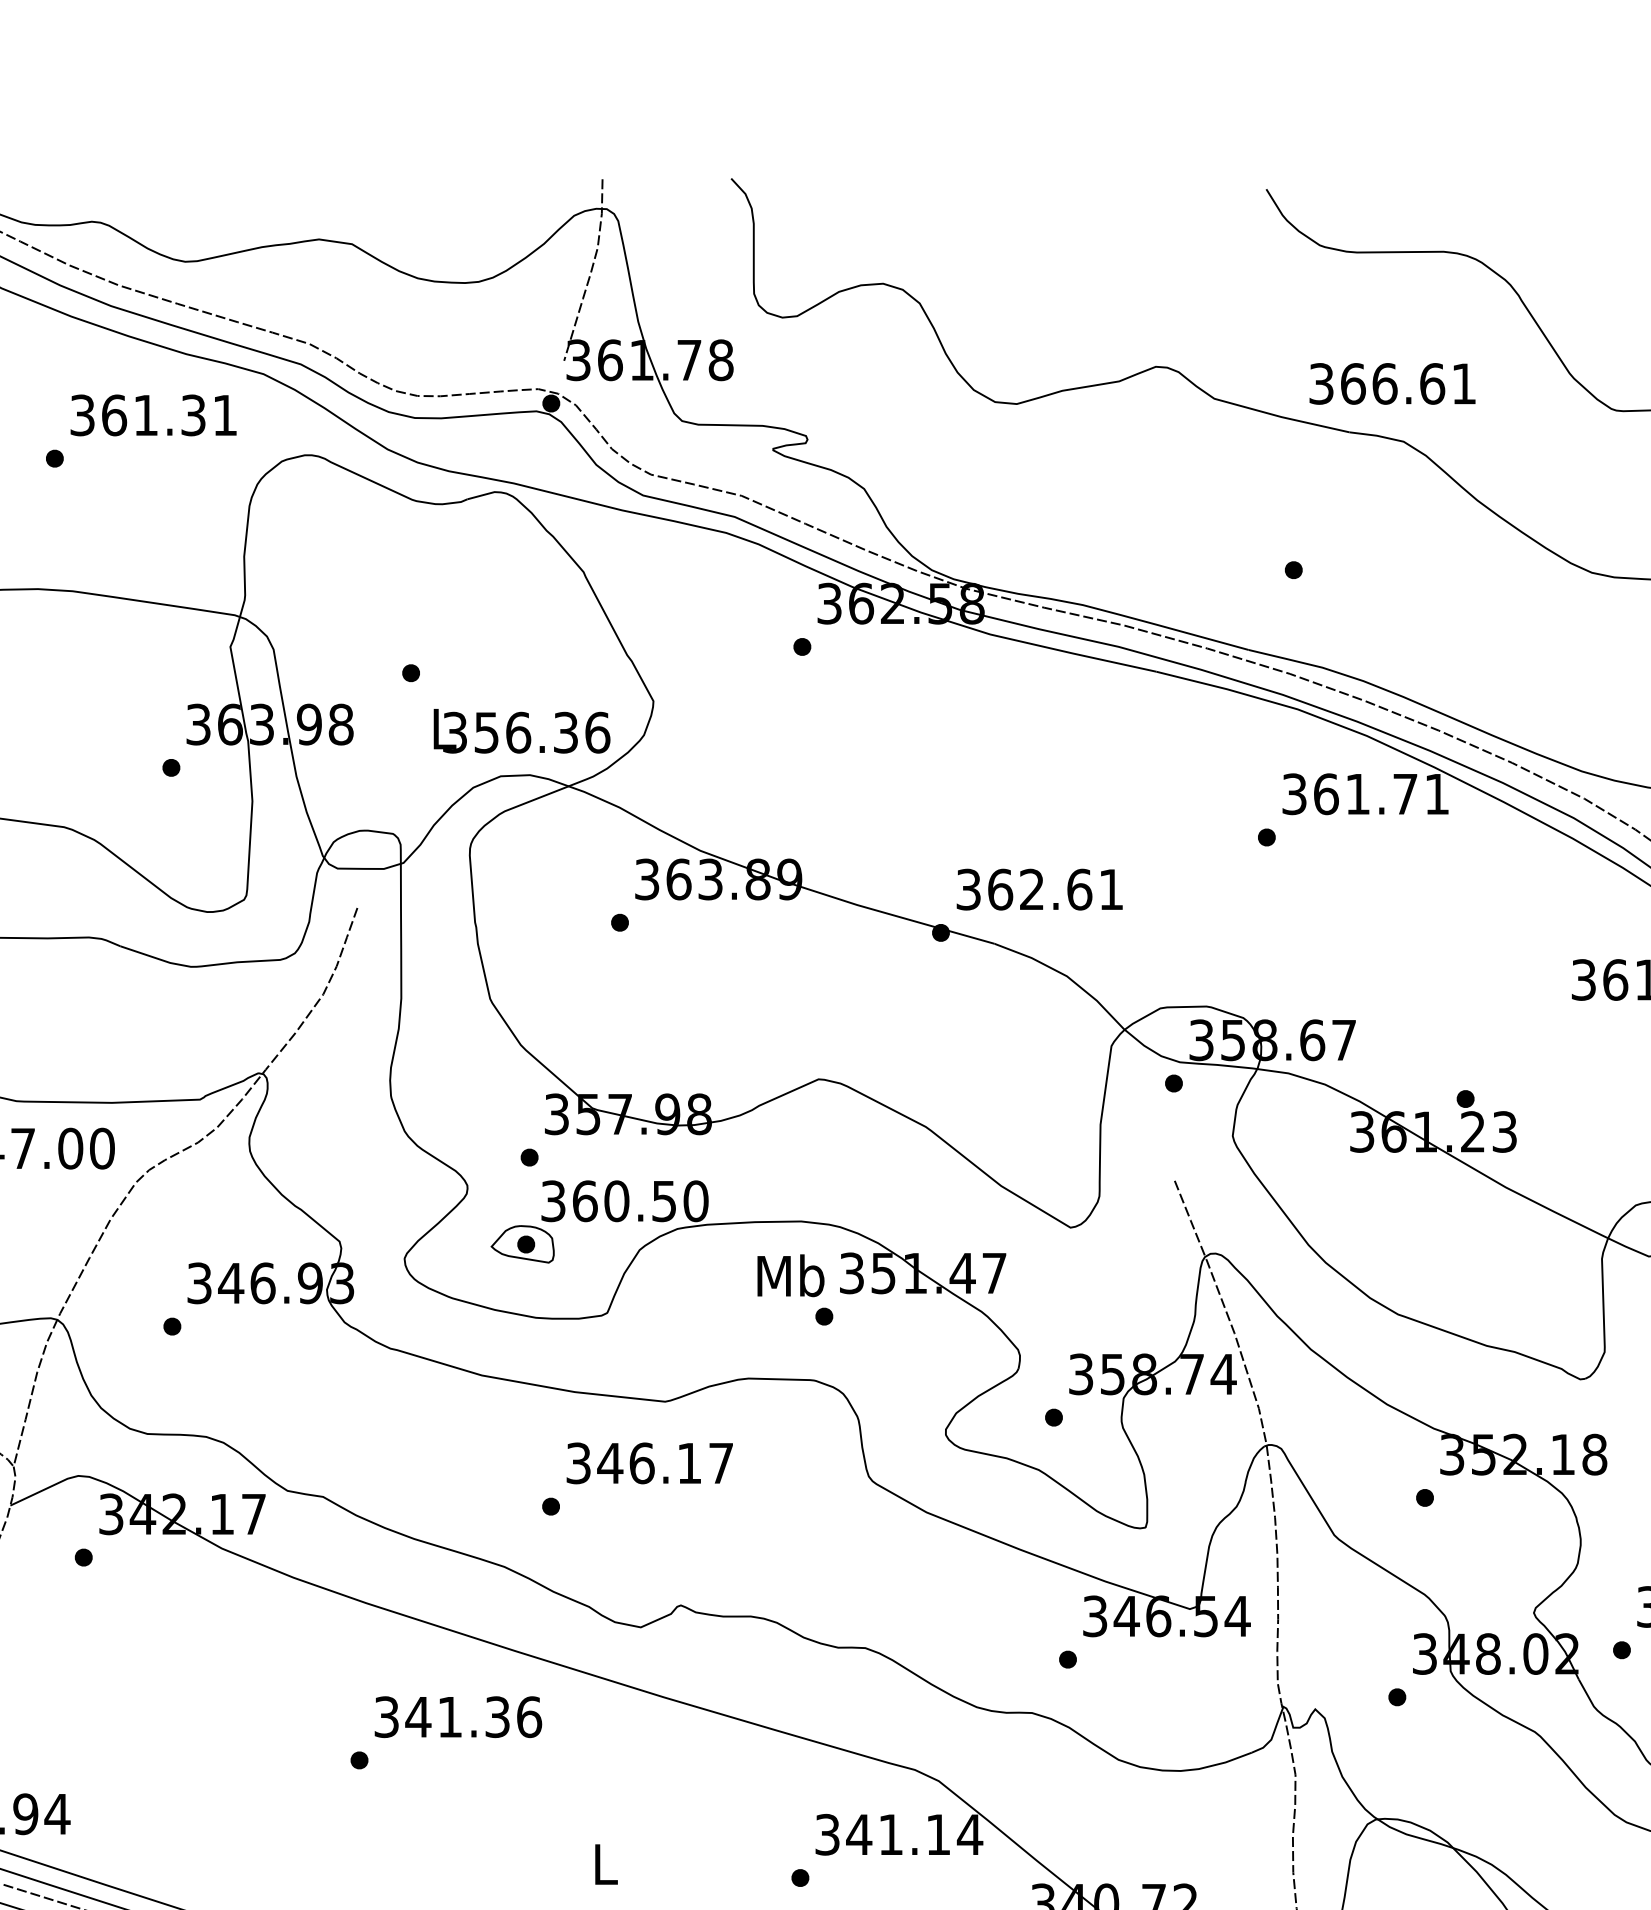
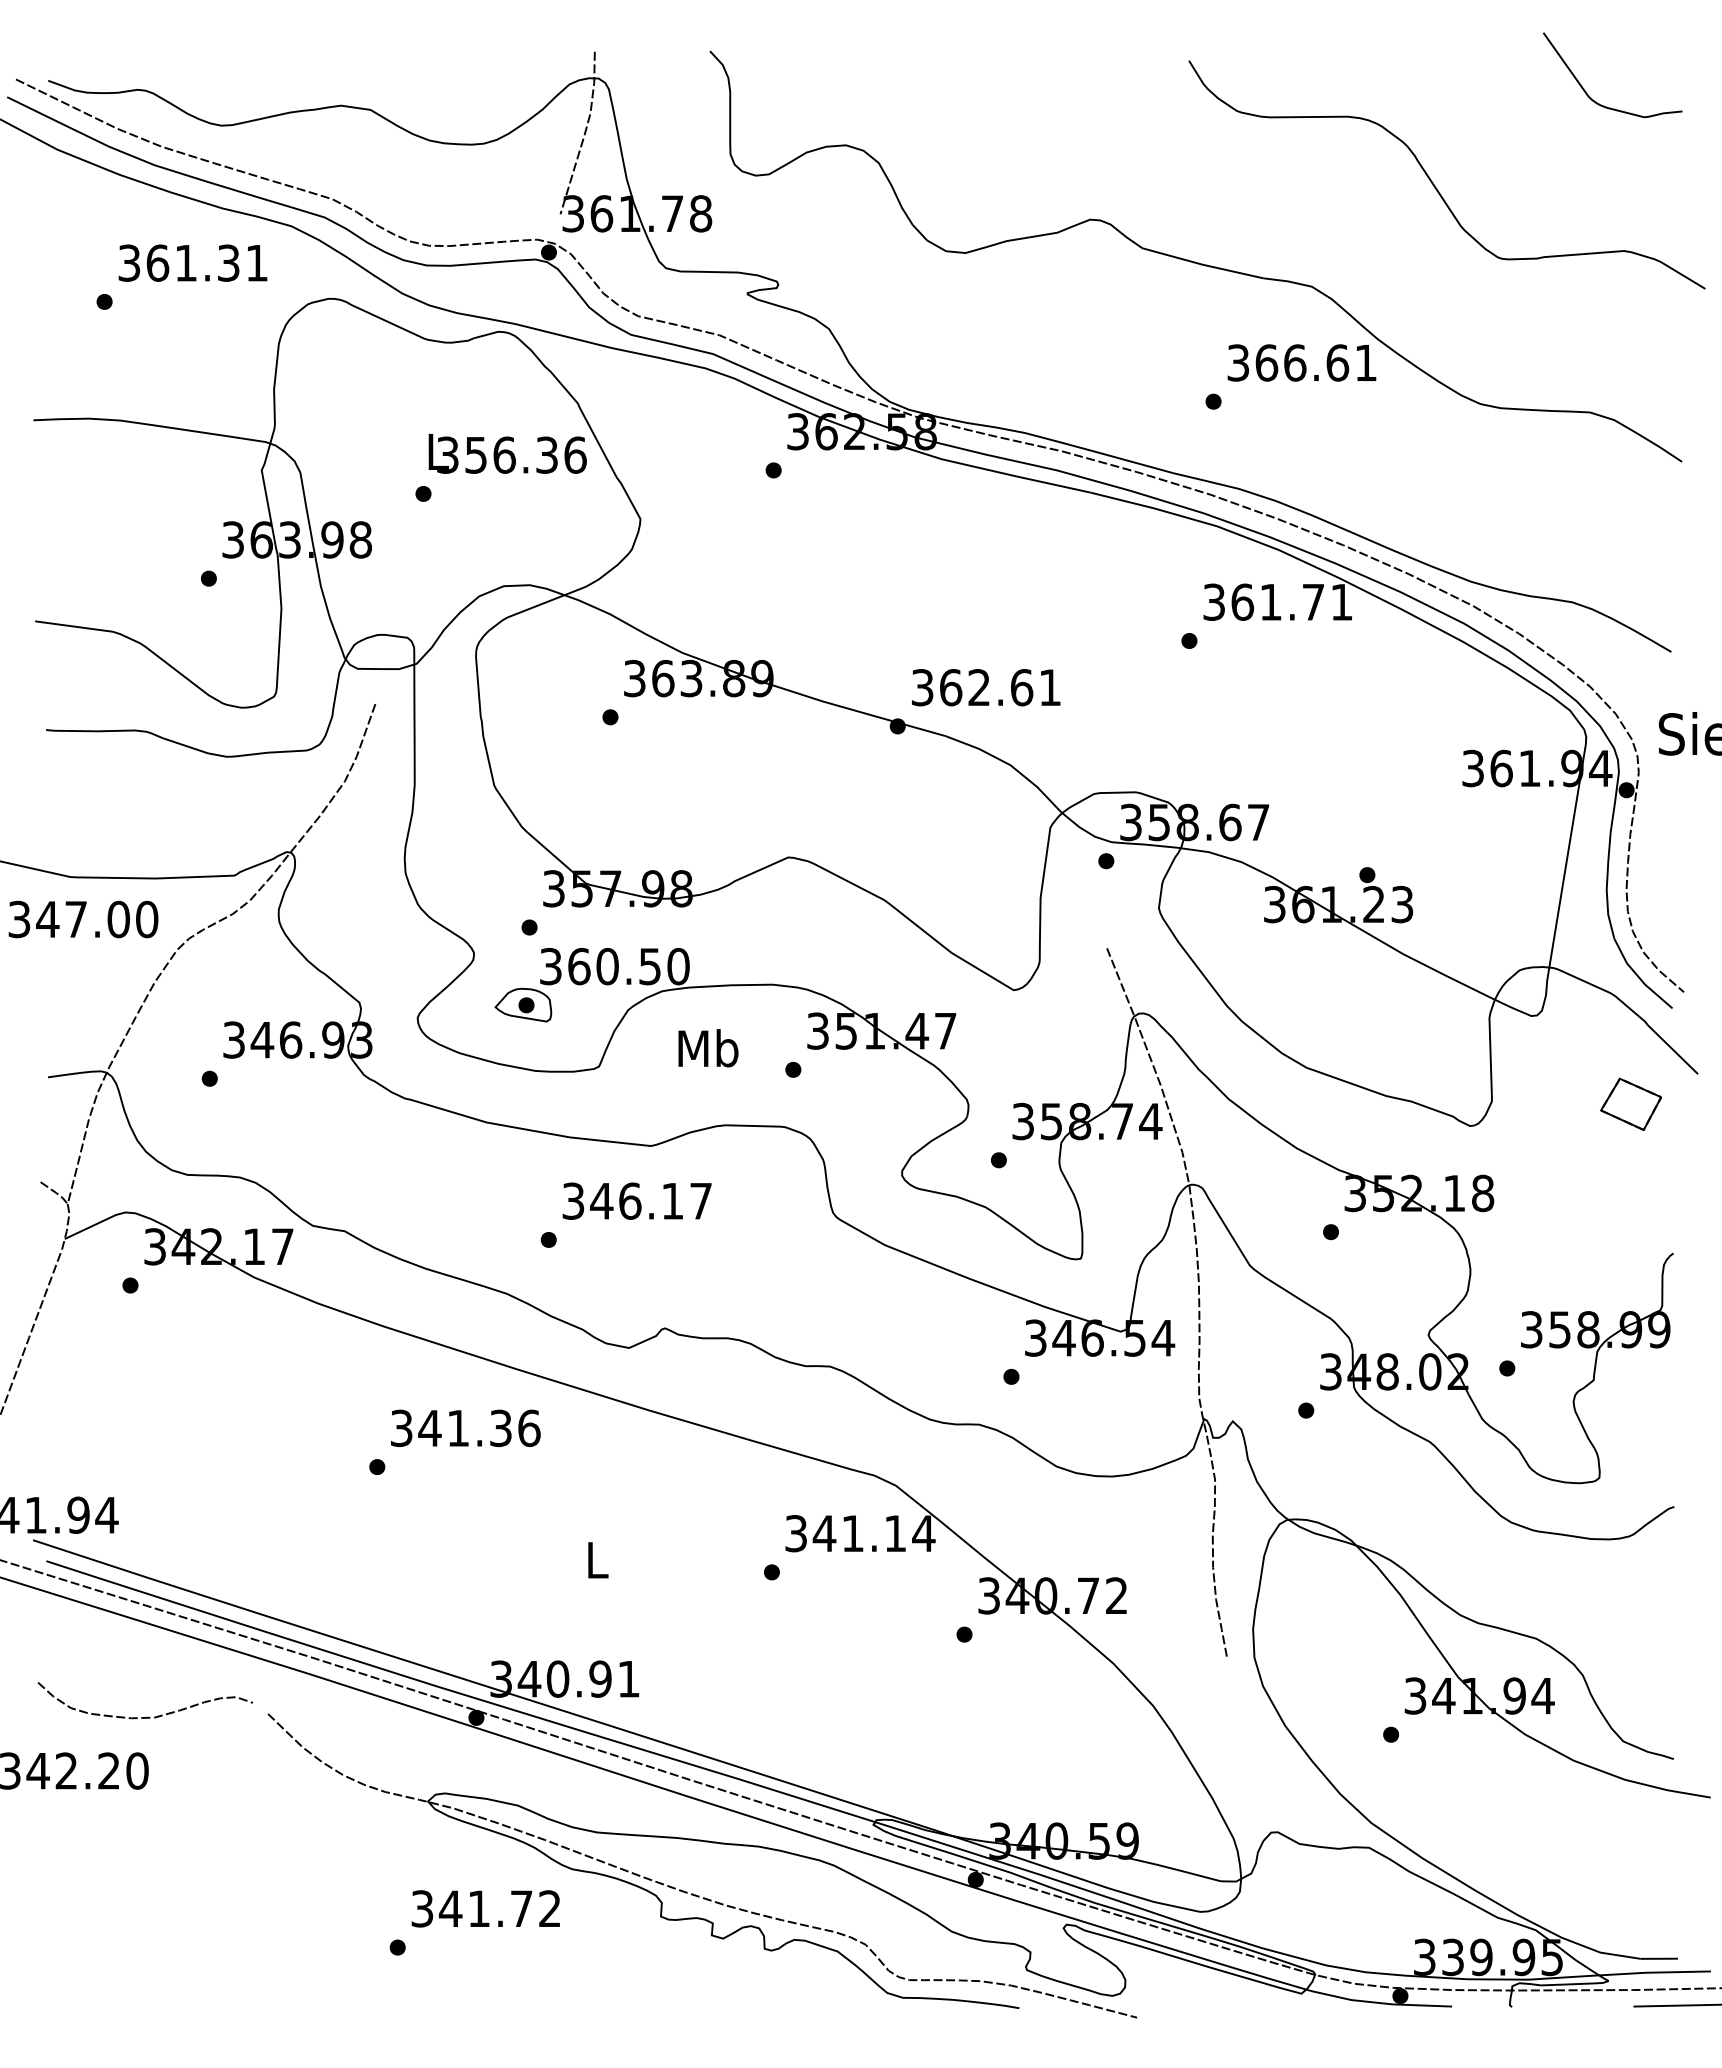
text: (1392, 383) -> (1301, 362), moved
text: (521, 730) -> (507, 453), moved
text: (790, 1276) -> (708, 1048), moved

